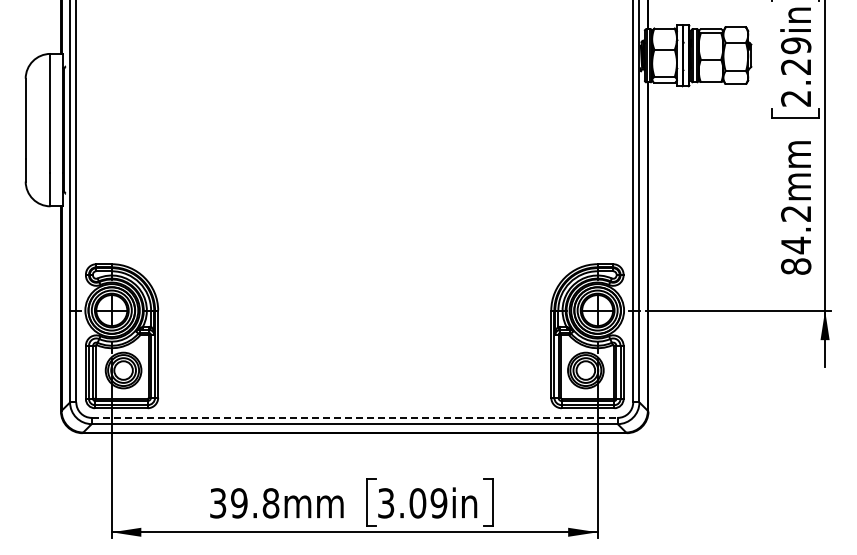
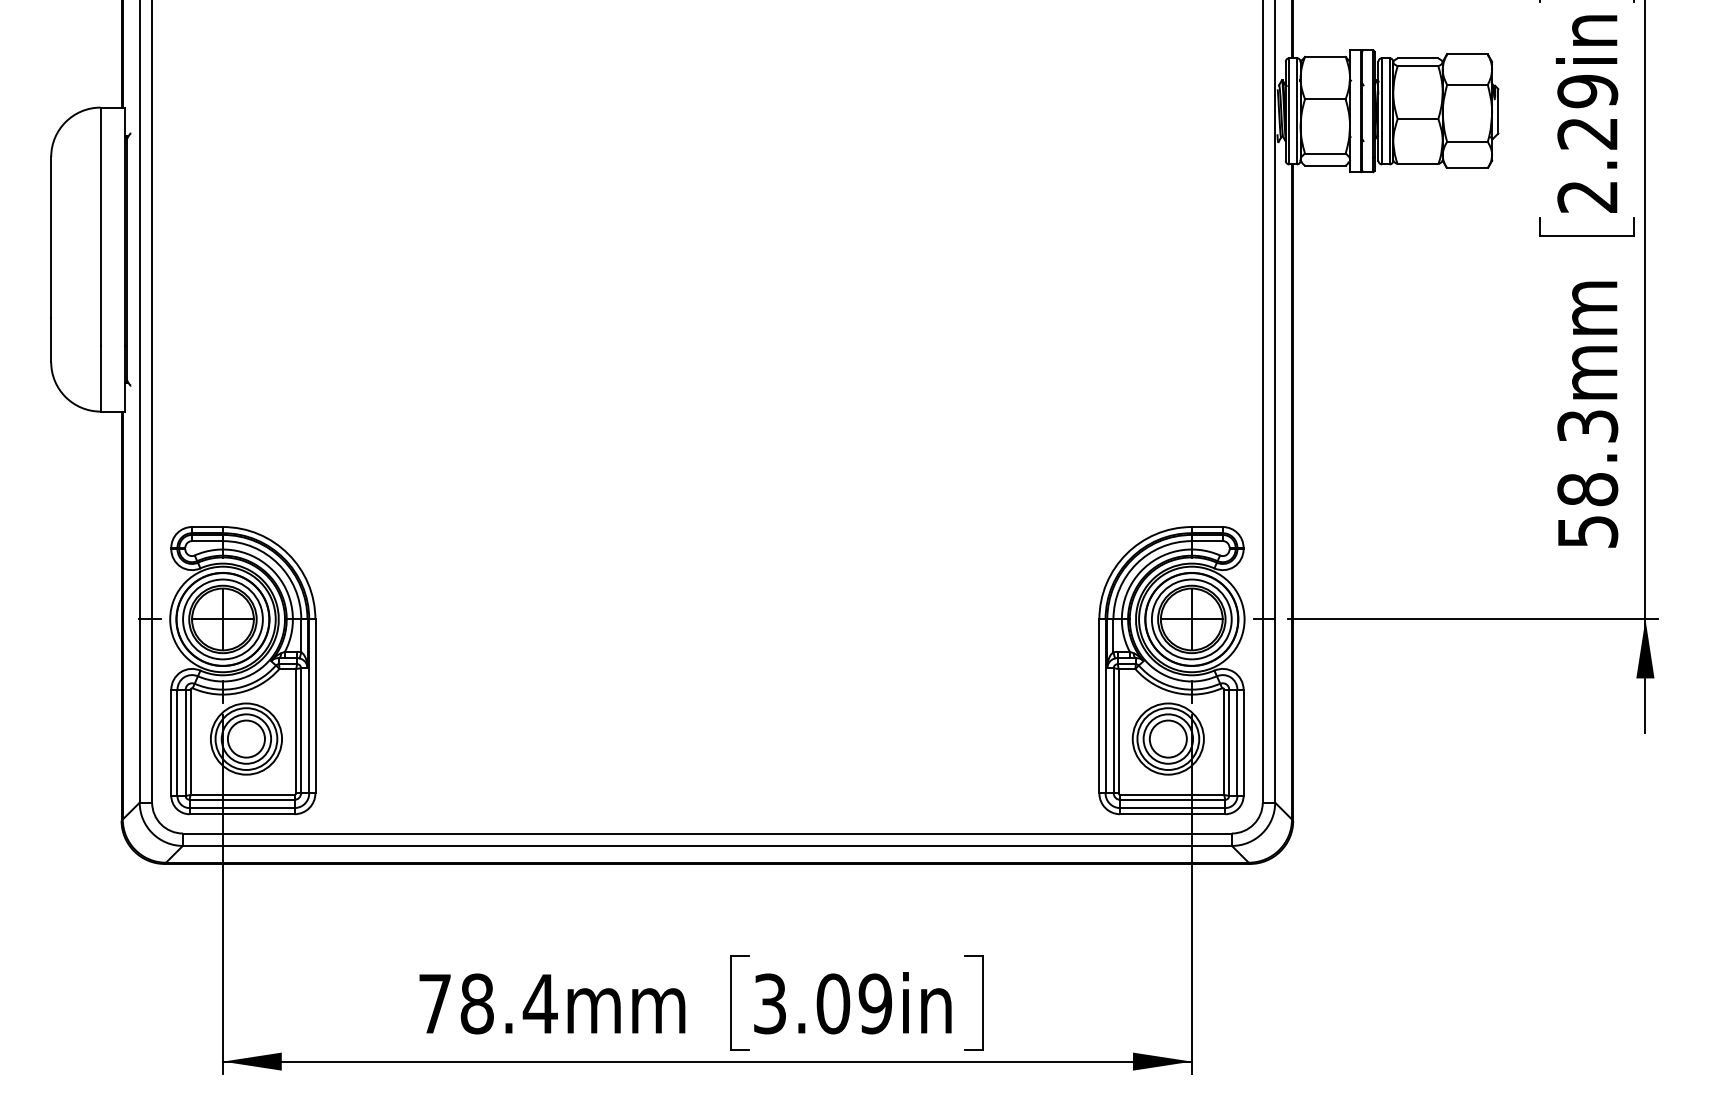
text: (796, 239) -> (1588, 477), 84.2mm -> 58.3mm
line: (354, 417) -> (706, 832), dashed -> solid
text: (244, 503) -> (487, 1004), 39.8mm -> 78.4mm

